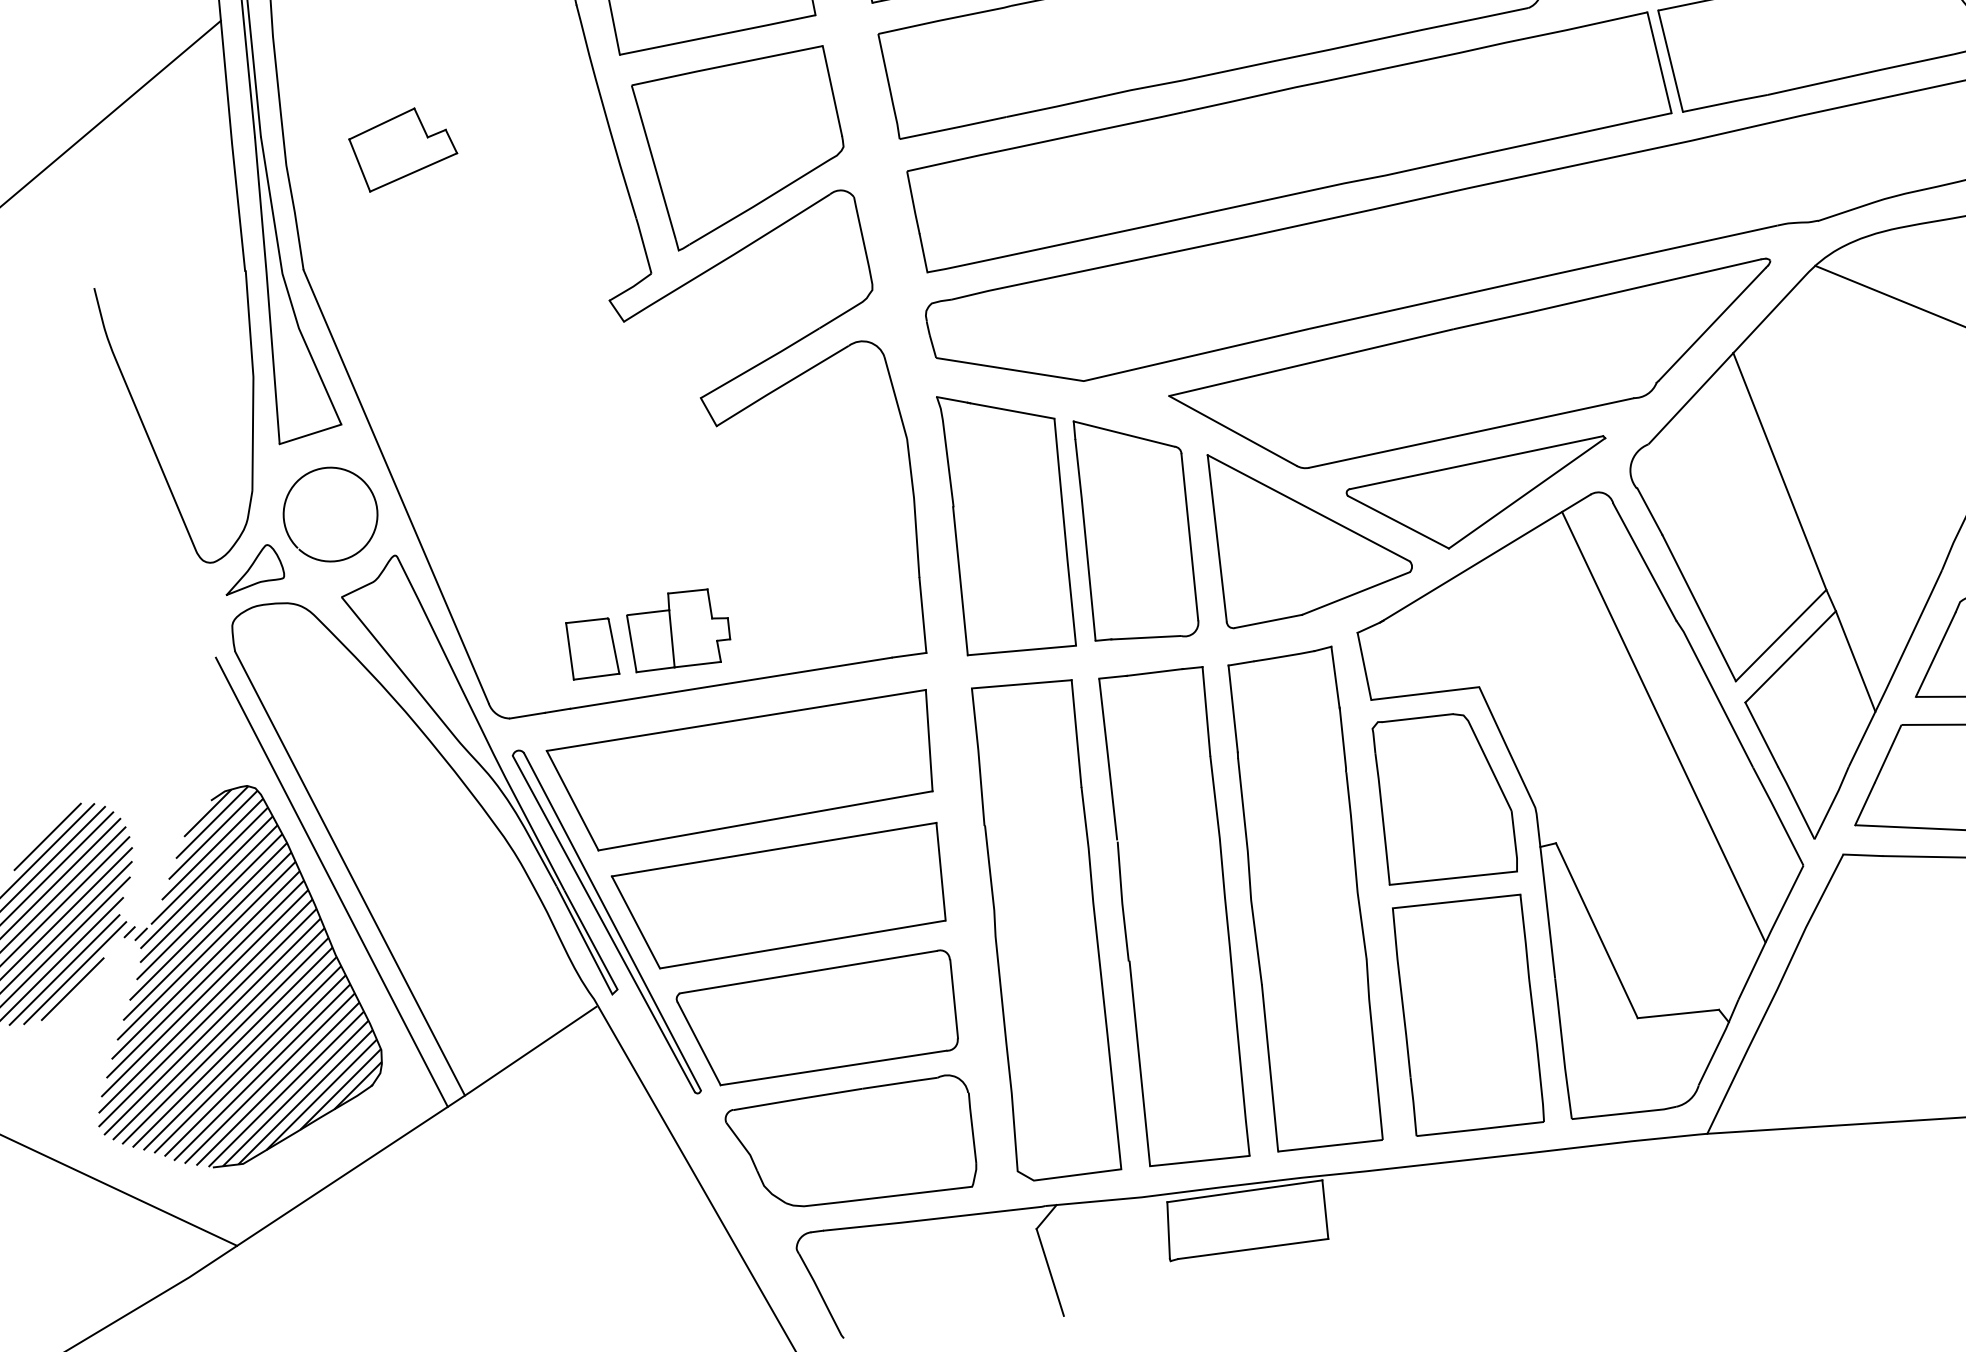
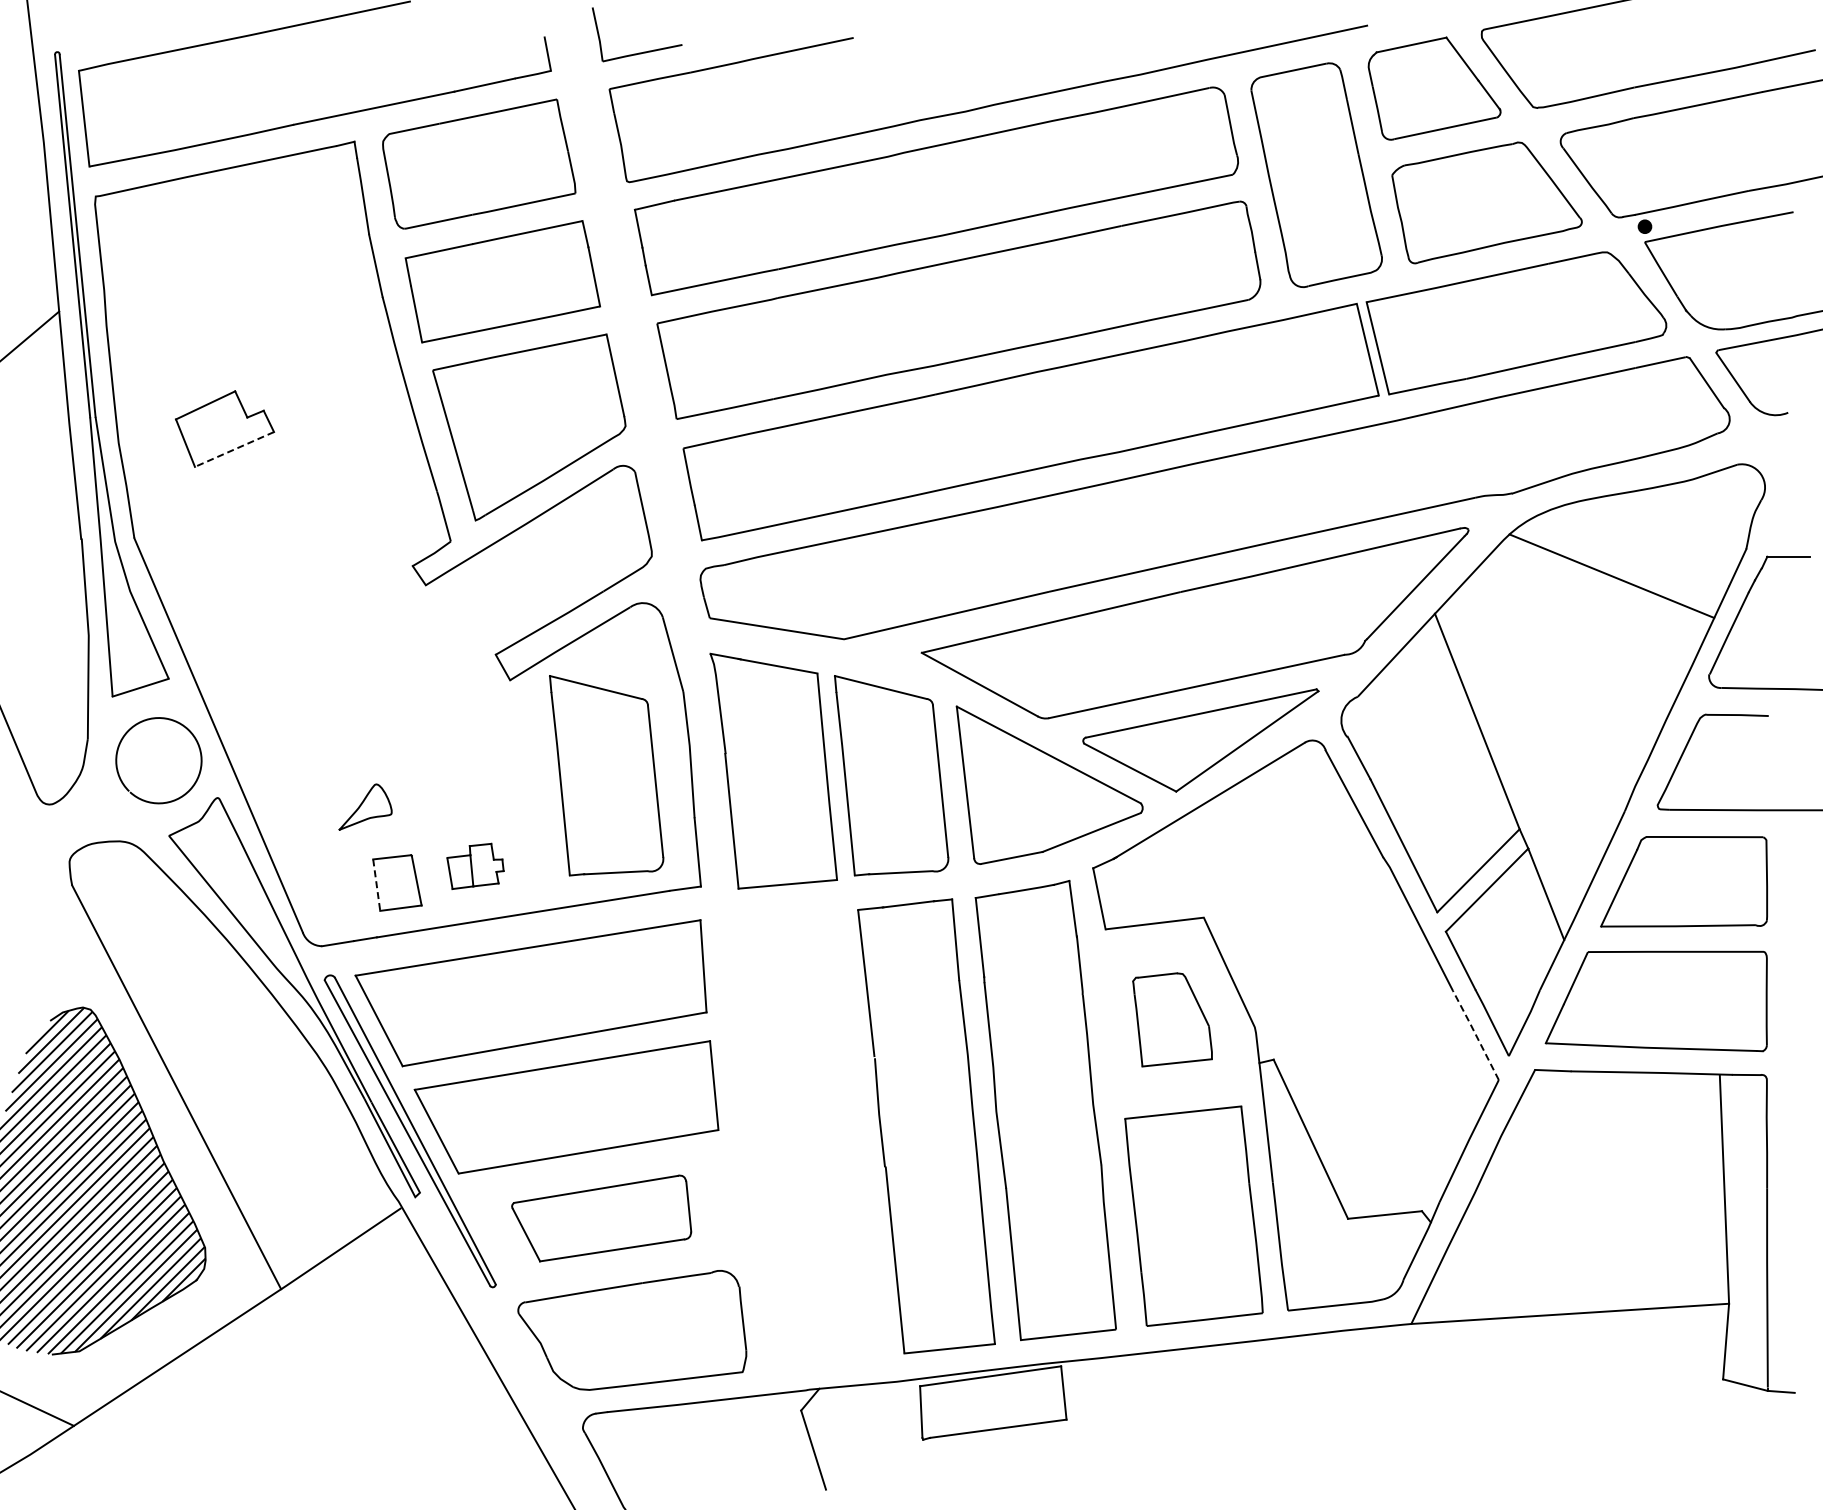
line: (413, 172) -> (234, 449), solid -> dashed
part: (822, 530) -> (606, 775), added
curve: (253, 566) -> (363, 803), moved
part: (678, 630) -> (475, 866), size x0.6
line: (569, 651) -> (376, 885), solid -> dashed
line: (1663, 726) -> (1371, 953), removed
part: (1444, 799) -> (1172, 1019), size x0.6
line: (1777, 815) -> (1475, 1034), solid -> dashed
line: (331, 881) -> (159, 1094), removed
part: (1046, 929) -> (810, 1138), removed
part: (817, 1017) -> (601, 1218), size x0.7

